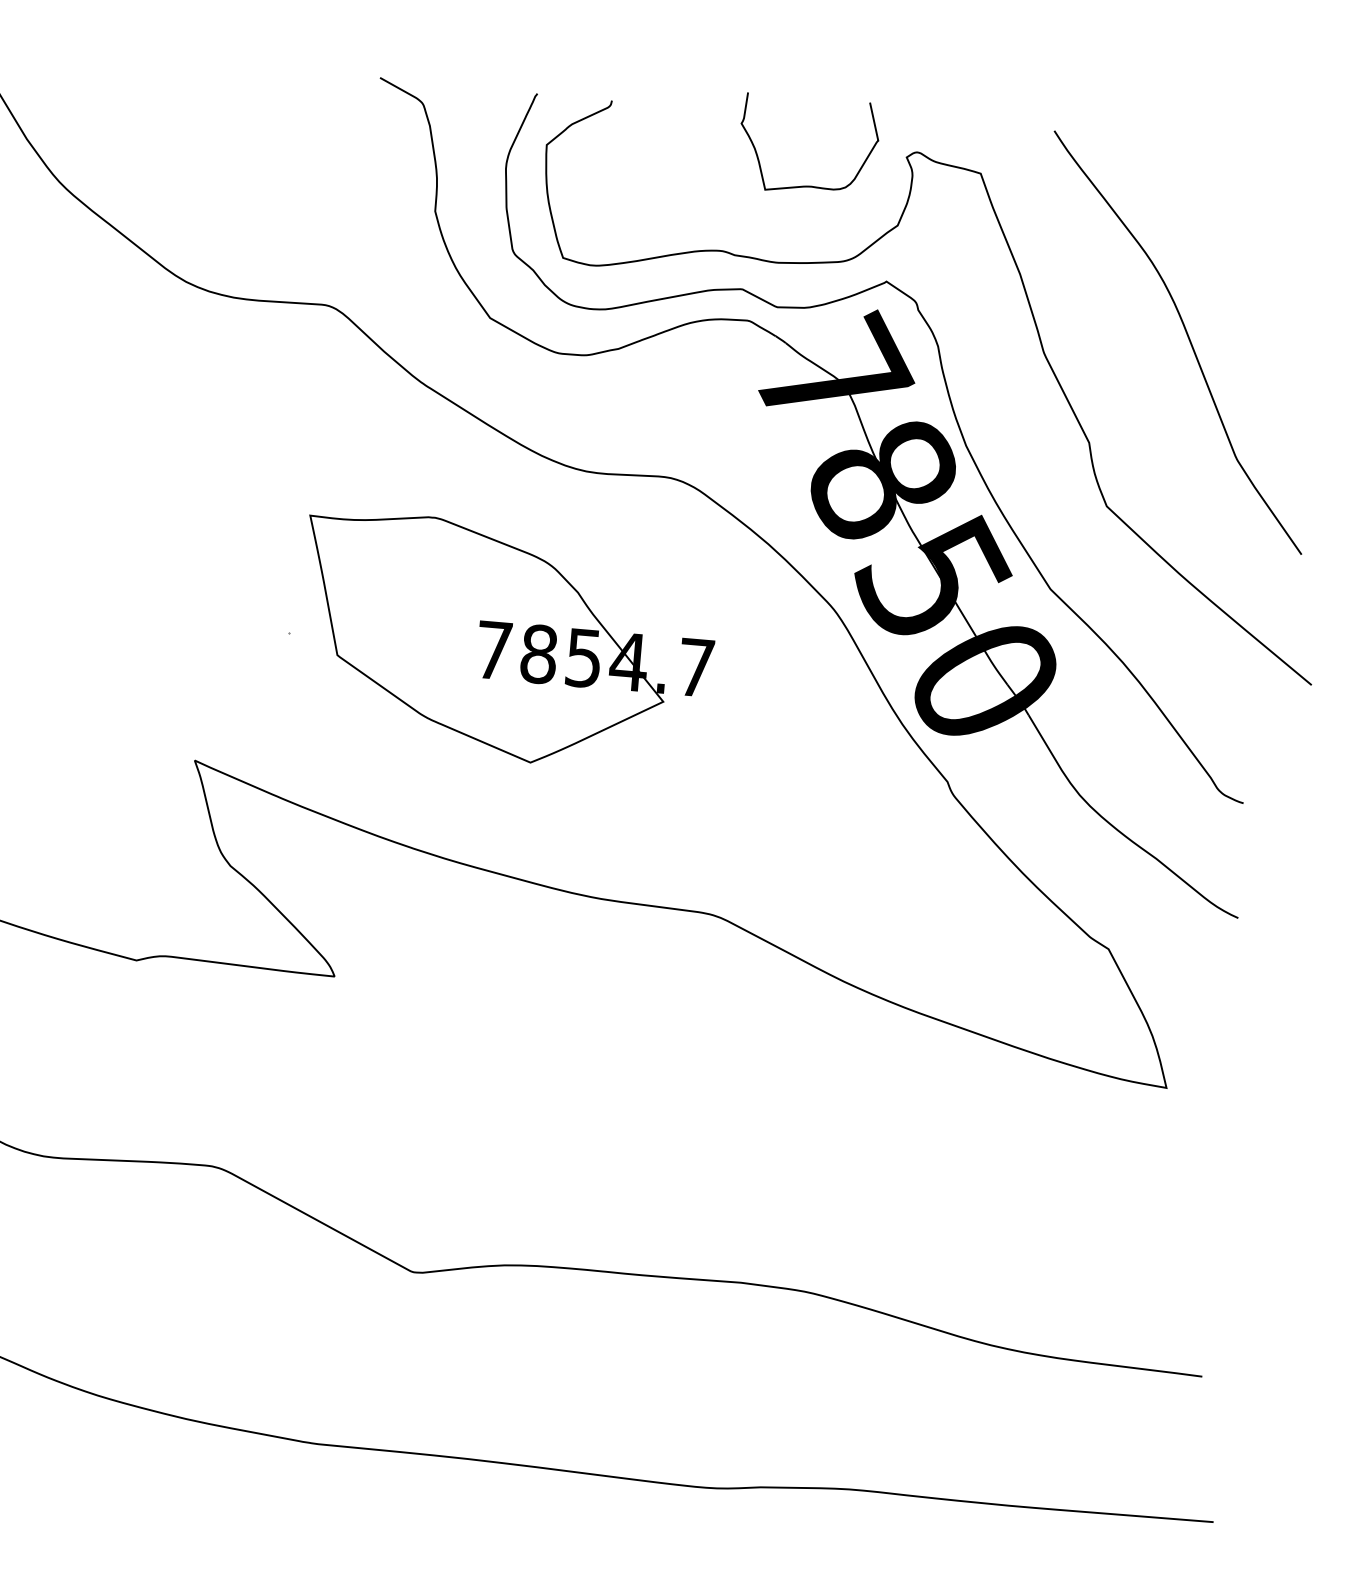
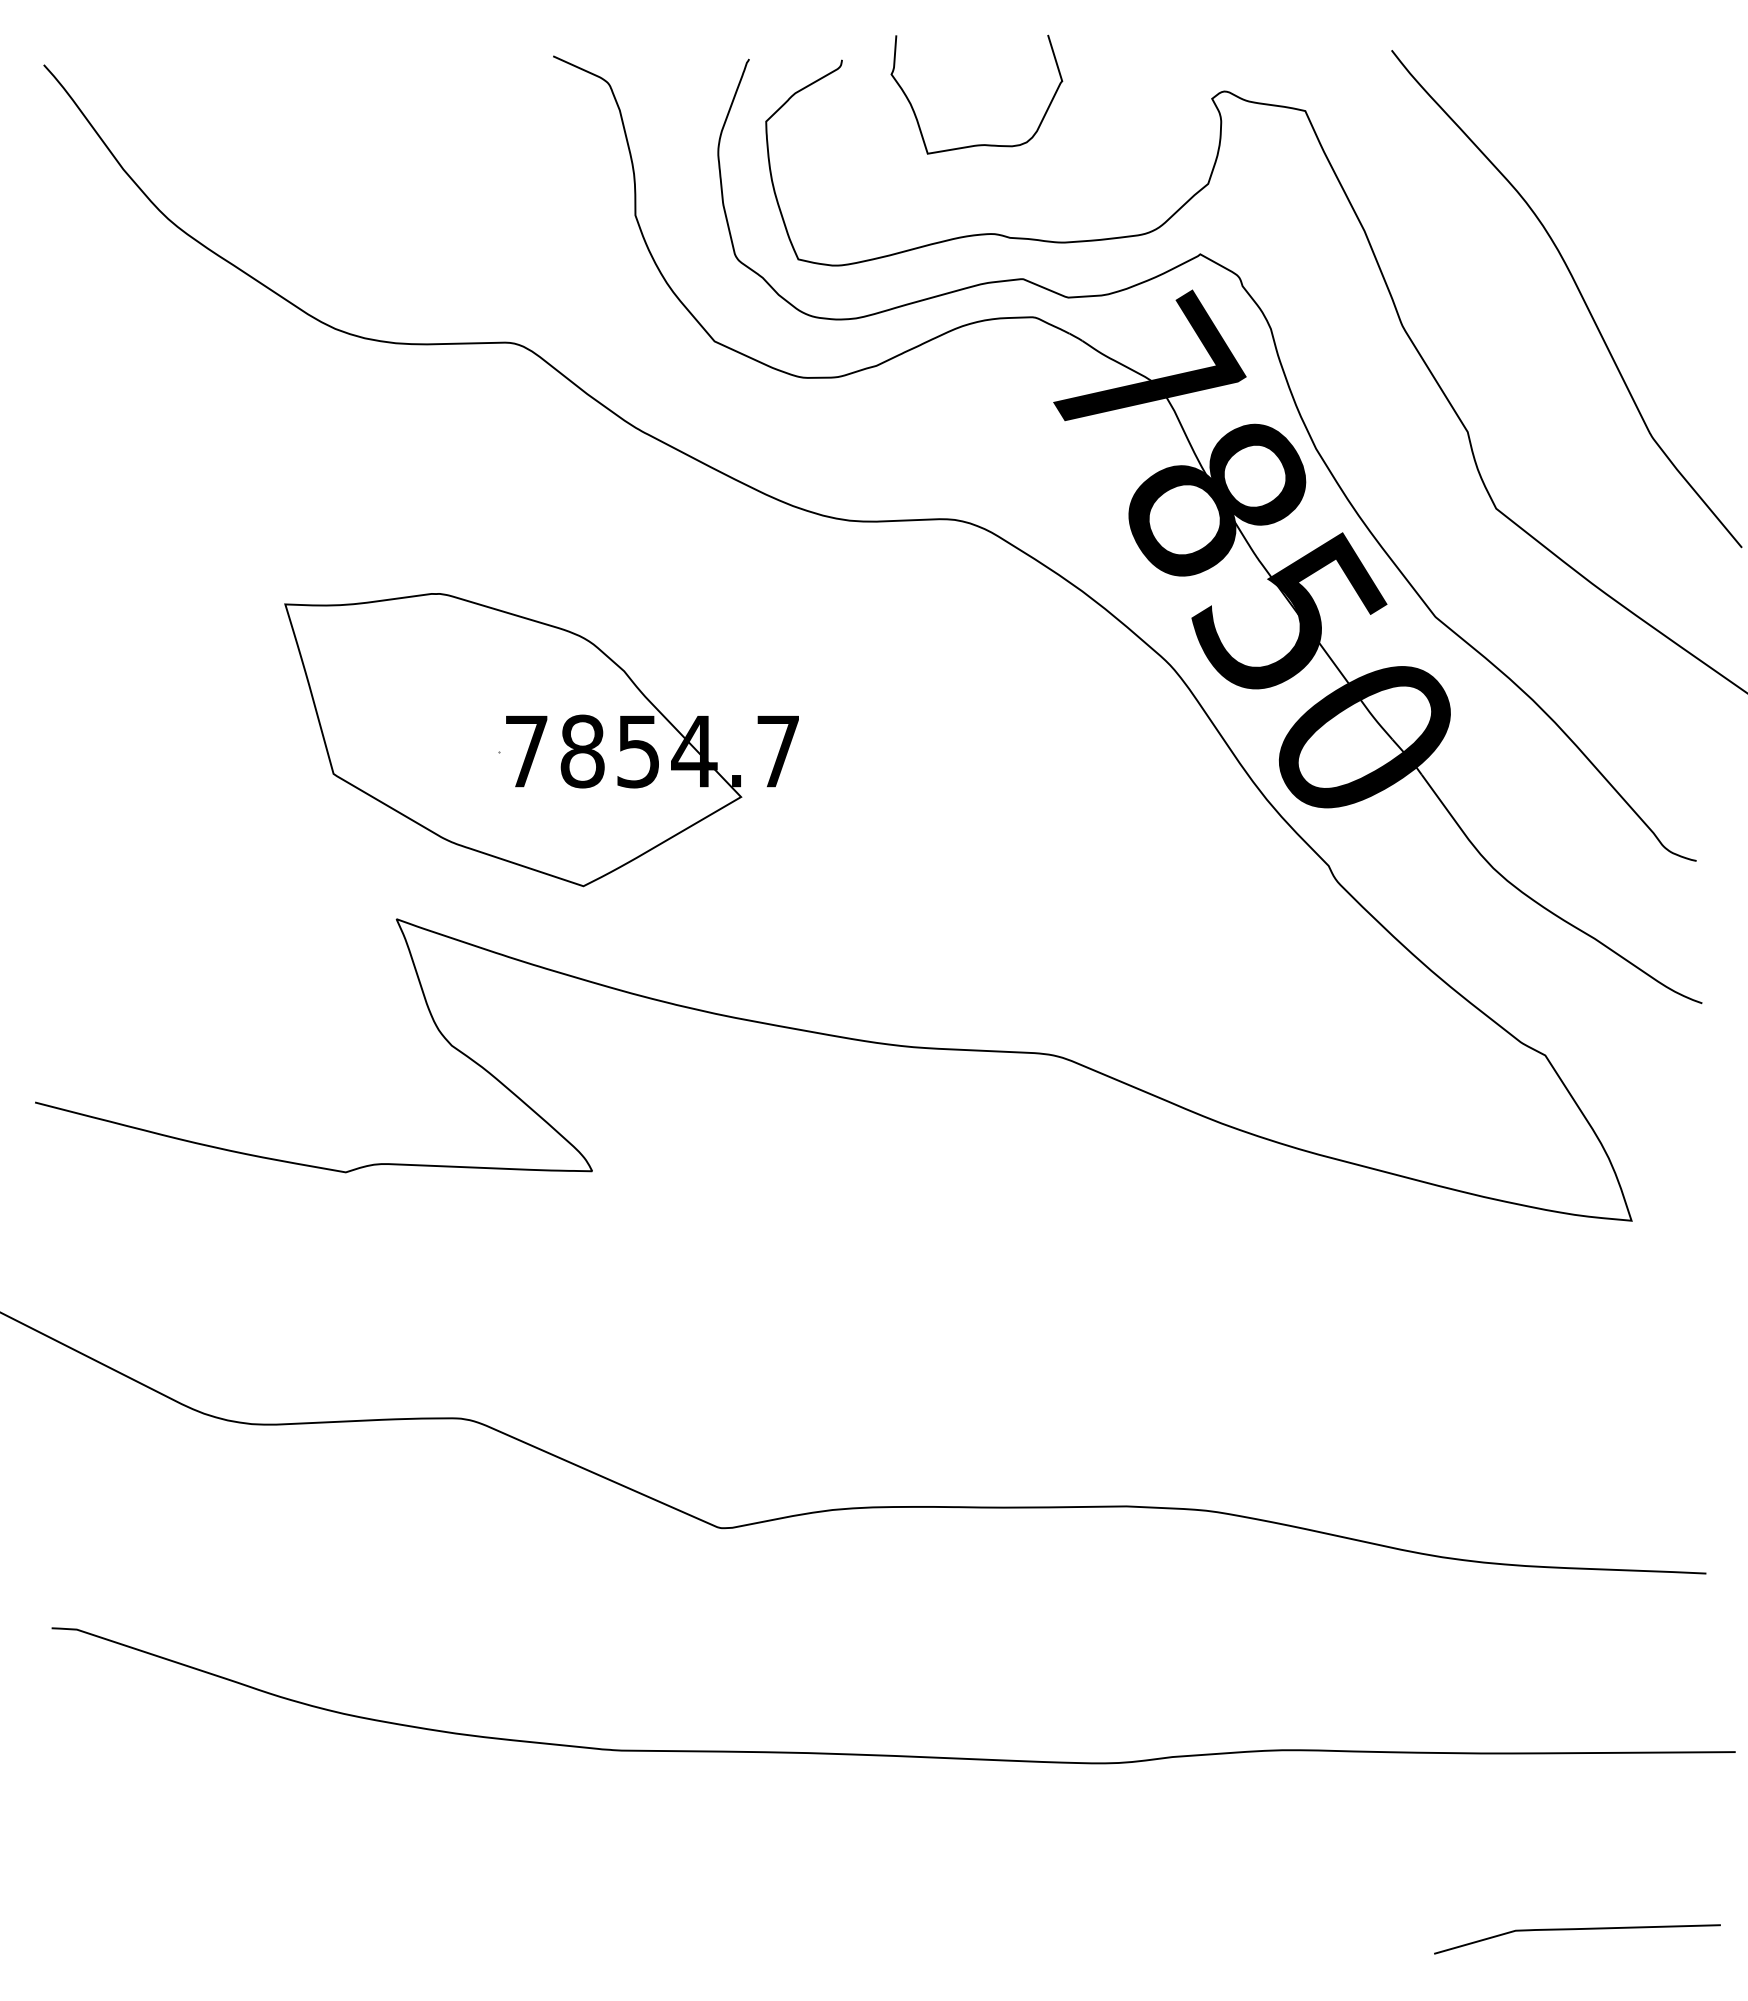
curve: (805, 185) -> (976, 144), moved
part: (506, 642) -> (541, 740), moved

